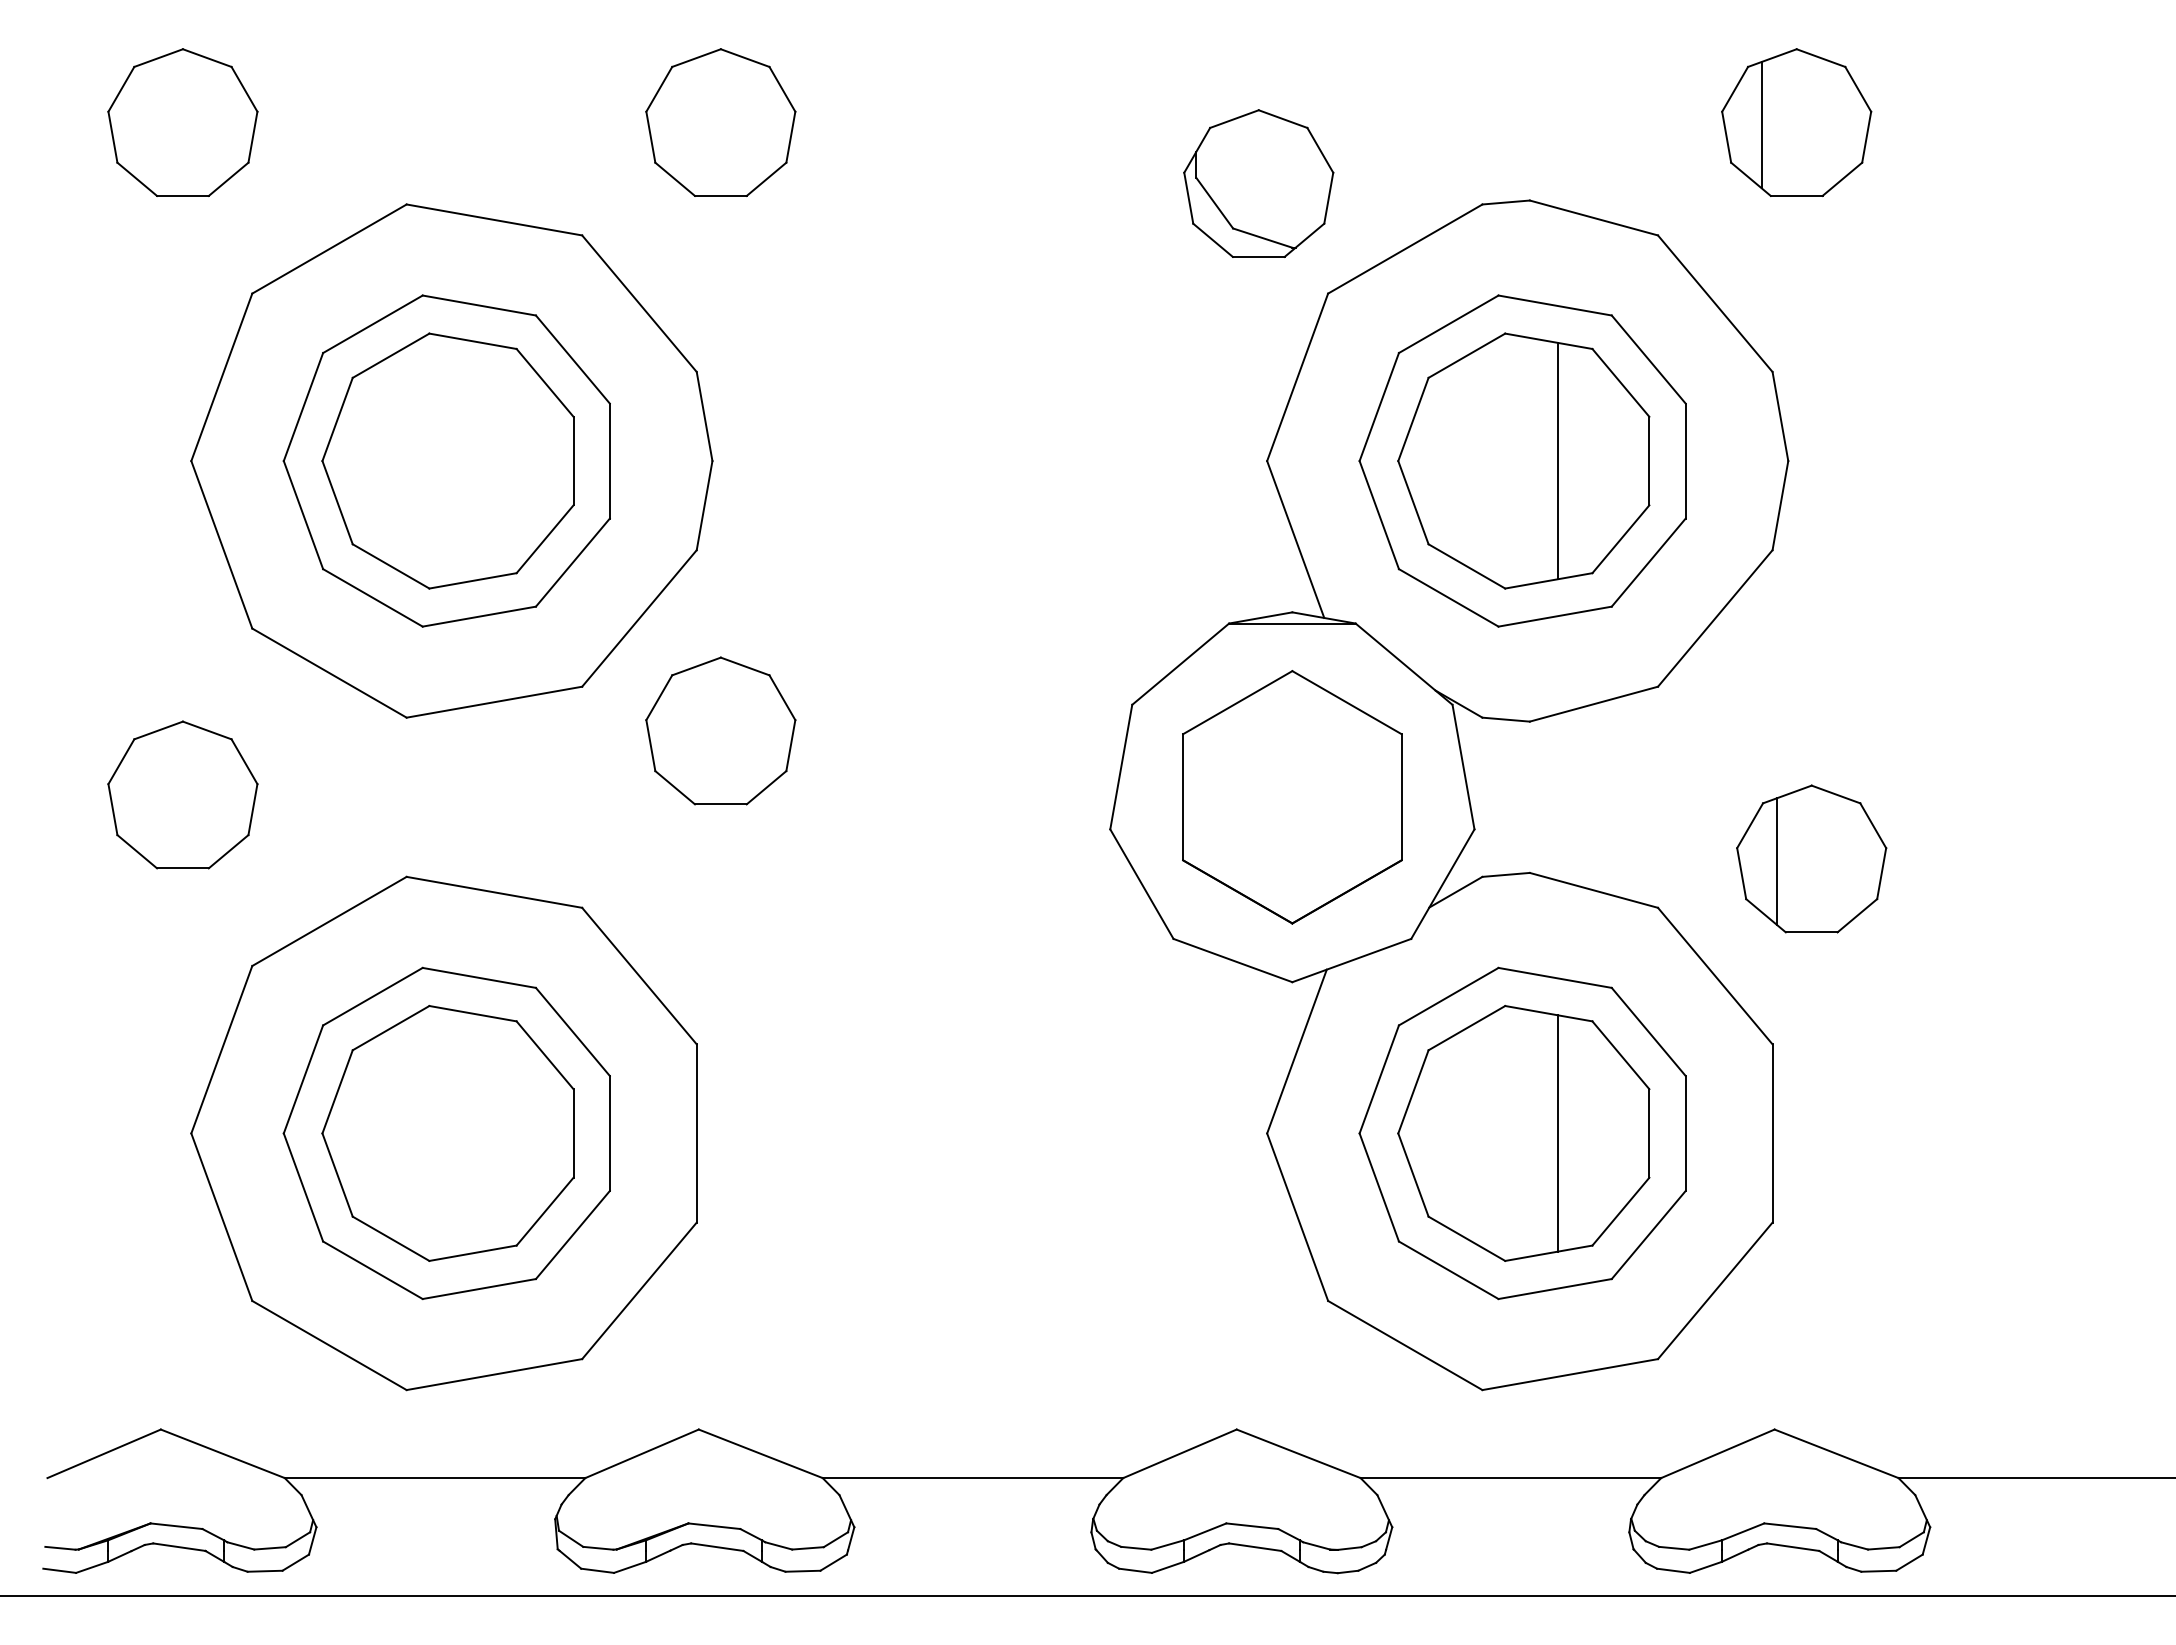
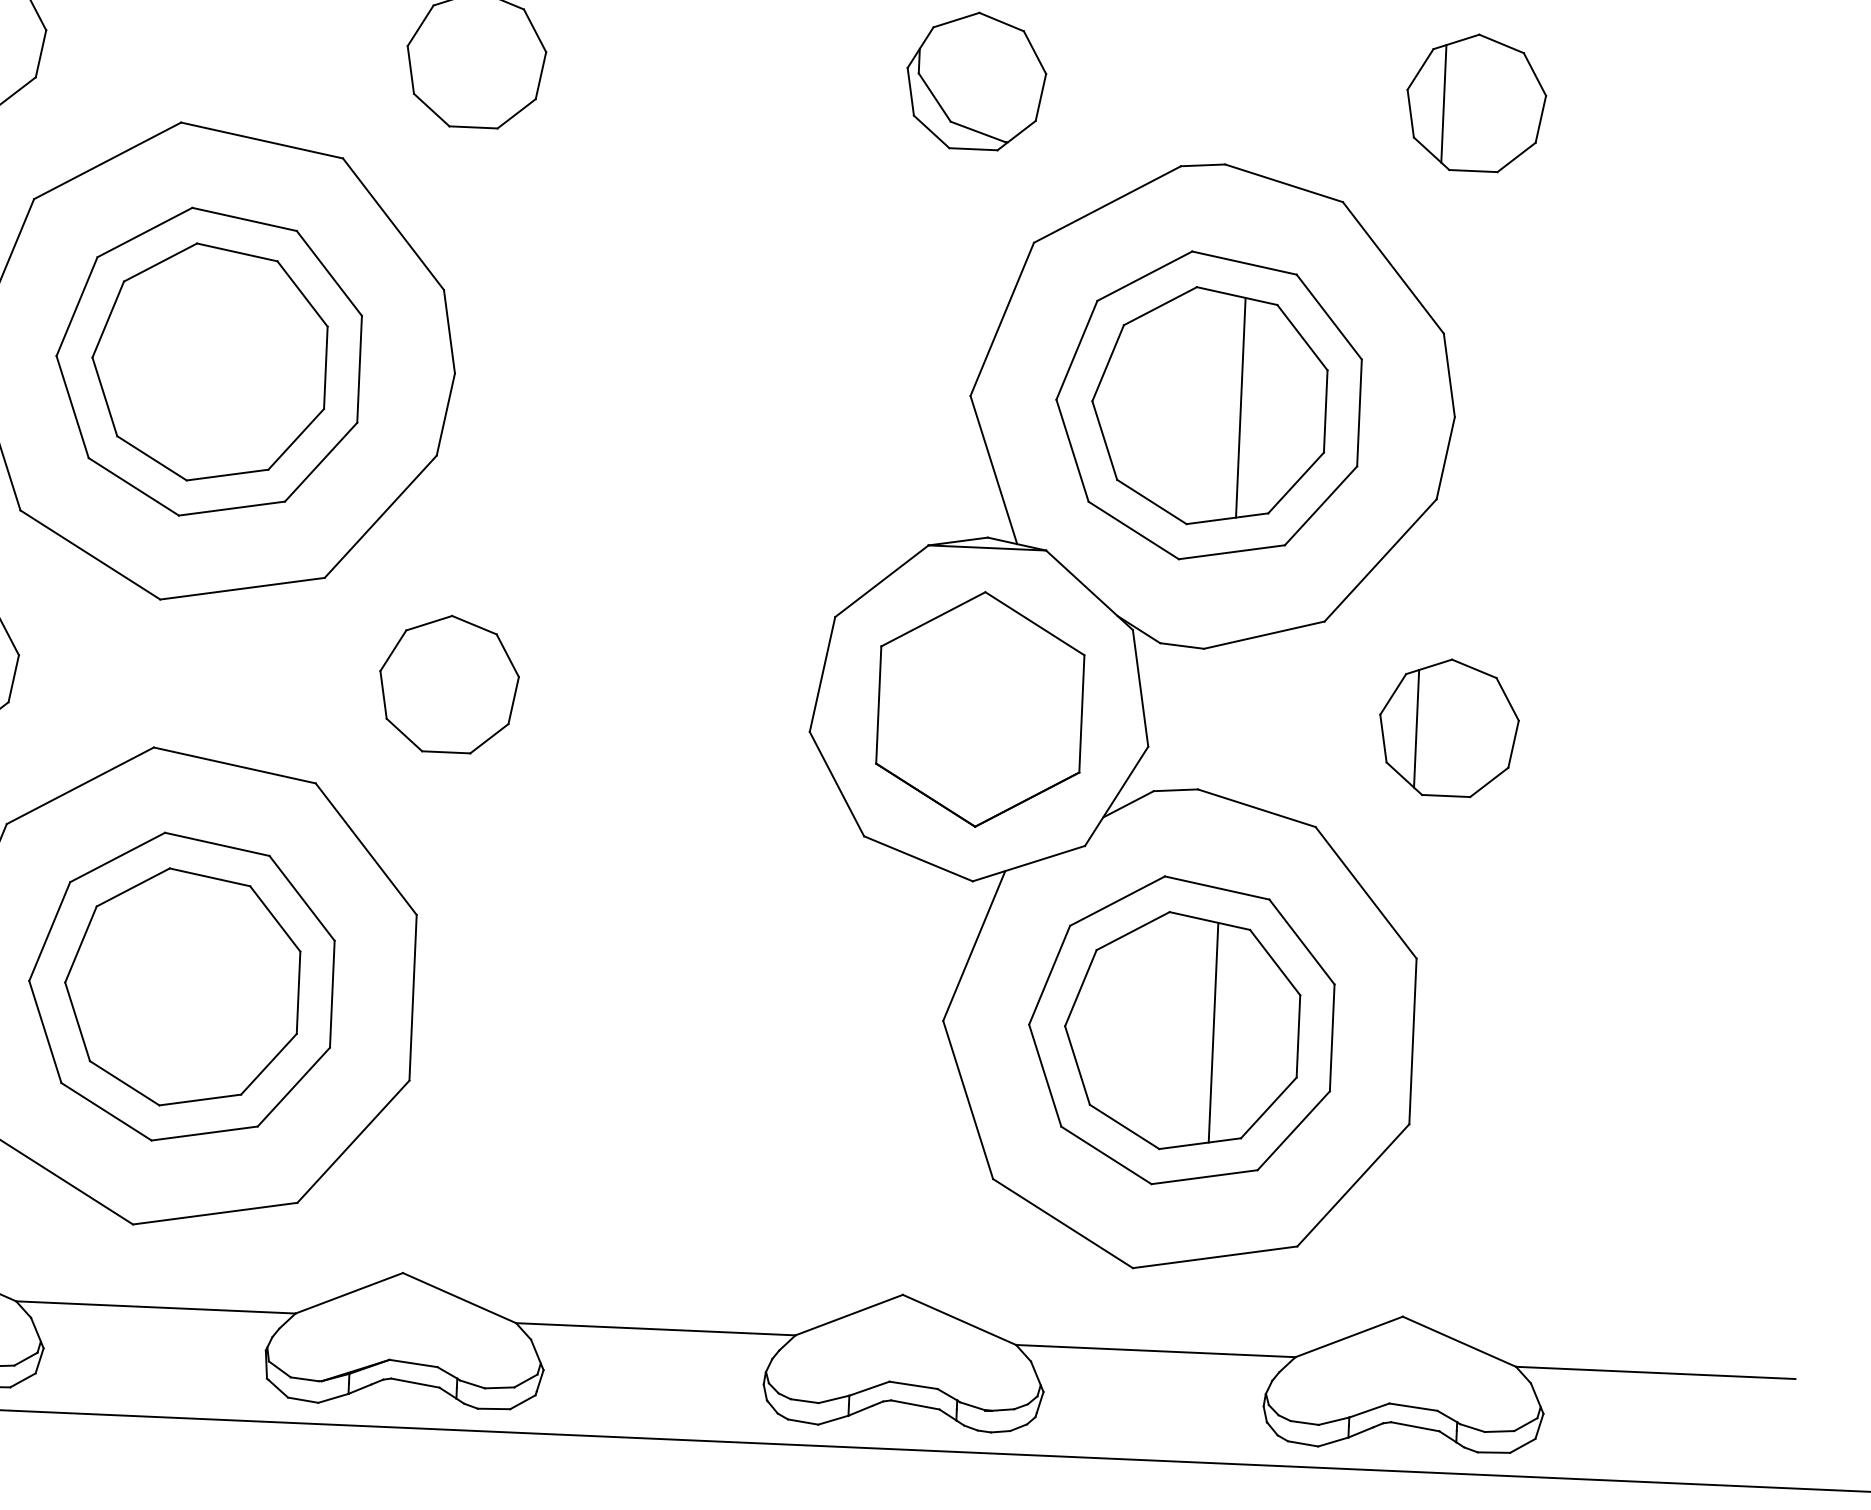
part: (1258, 183) -> (976, 80), moved
part: (720, 730) -> (448, 683), moved
part: (1811, 858) -> (1448, 727), moved

